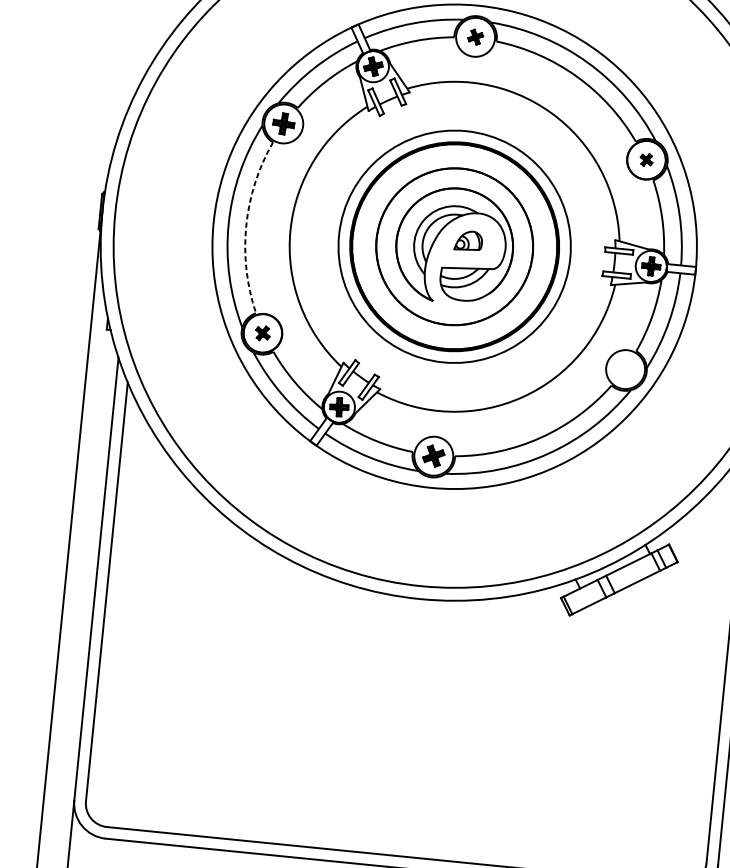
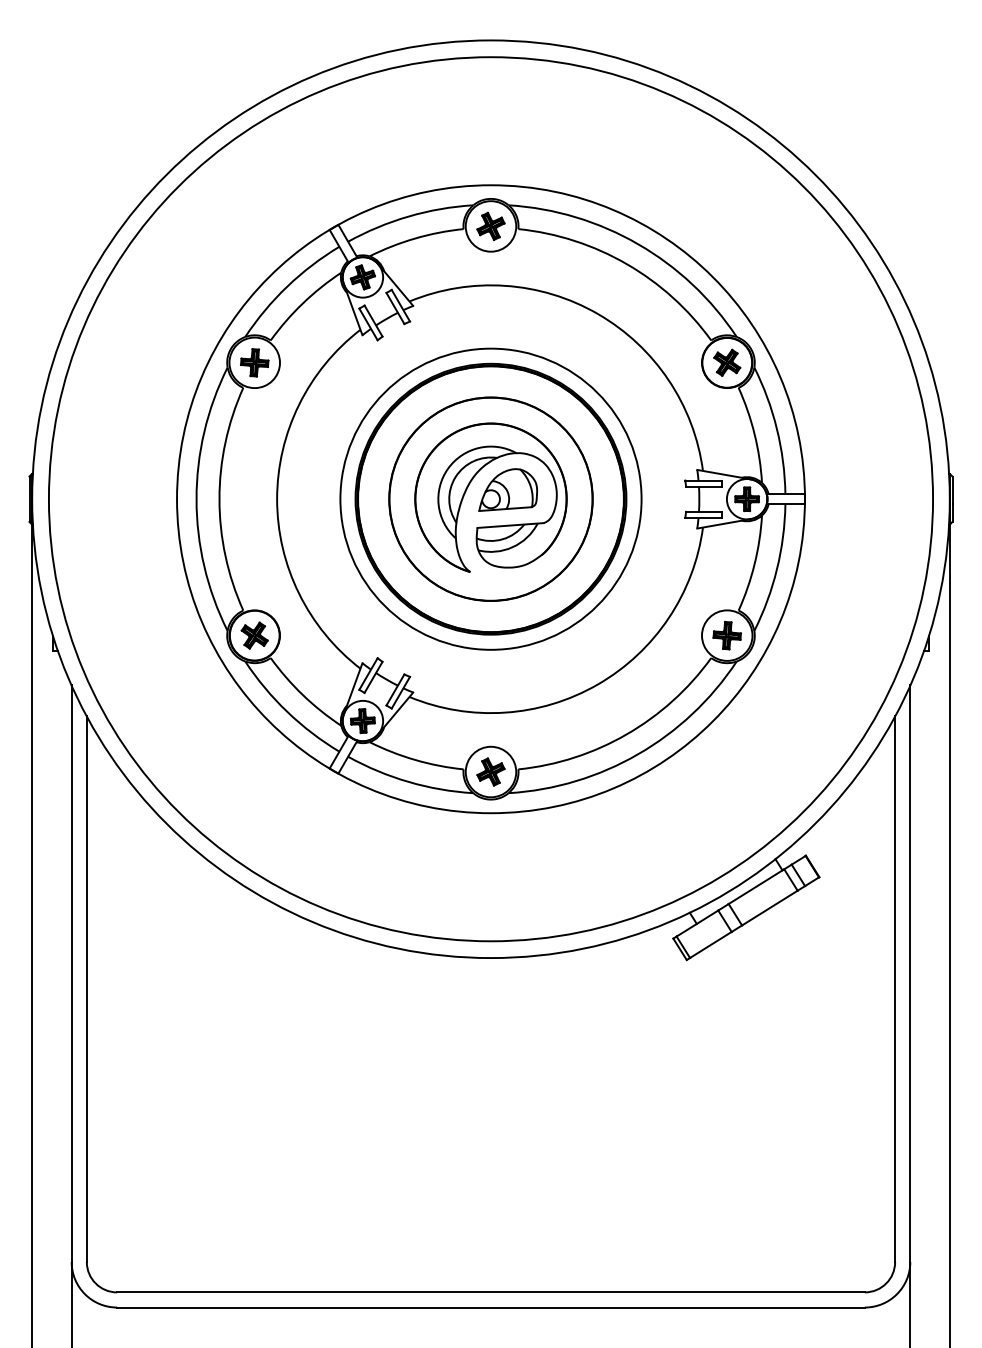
part: (475, 36) -> (490, 225), size x1.43
part: (646, 159) -> (727, 362), size x1.67
arc: (246, 226) -> (219, 499), dashed -> solid
part: (468, 240) -> (508, 489), size x1.67
part: (262, 333) -> (254, 635), size x1.43
part: (625, 369) -> (726, 635), added

